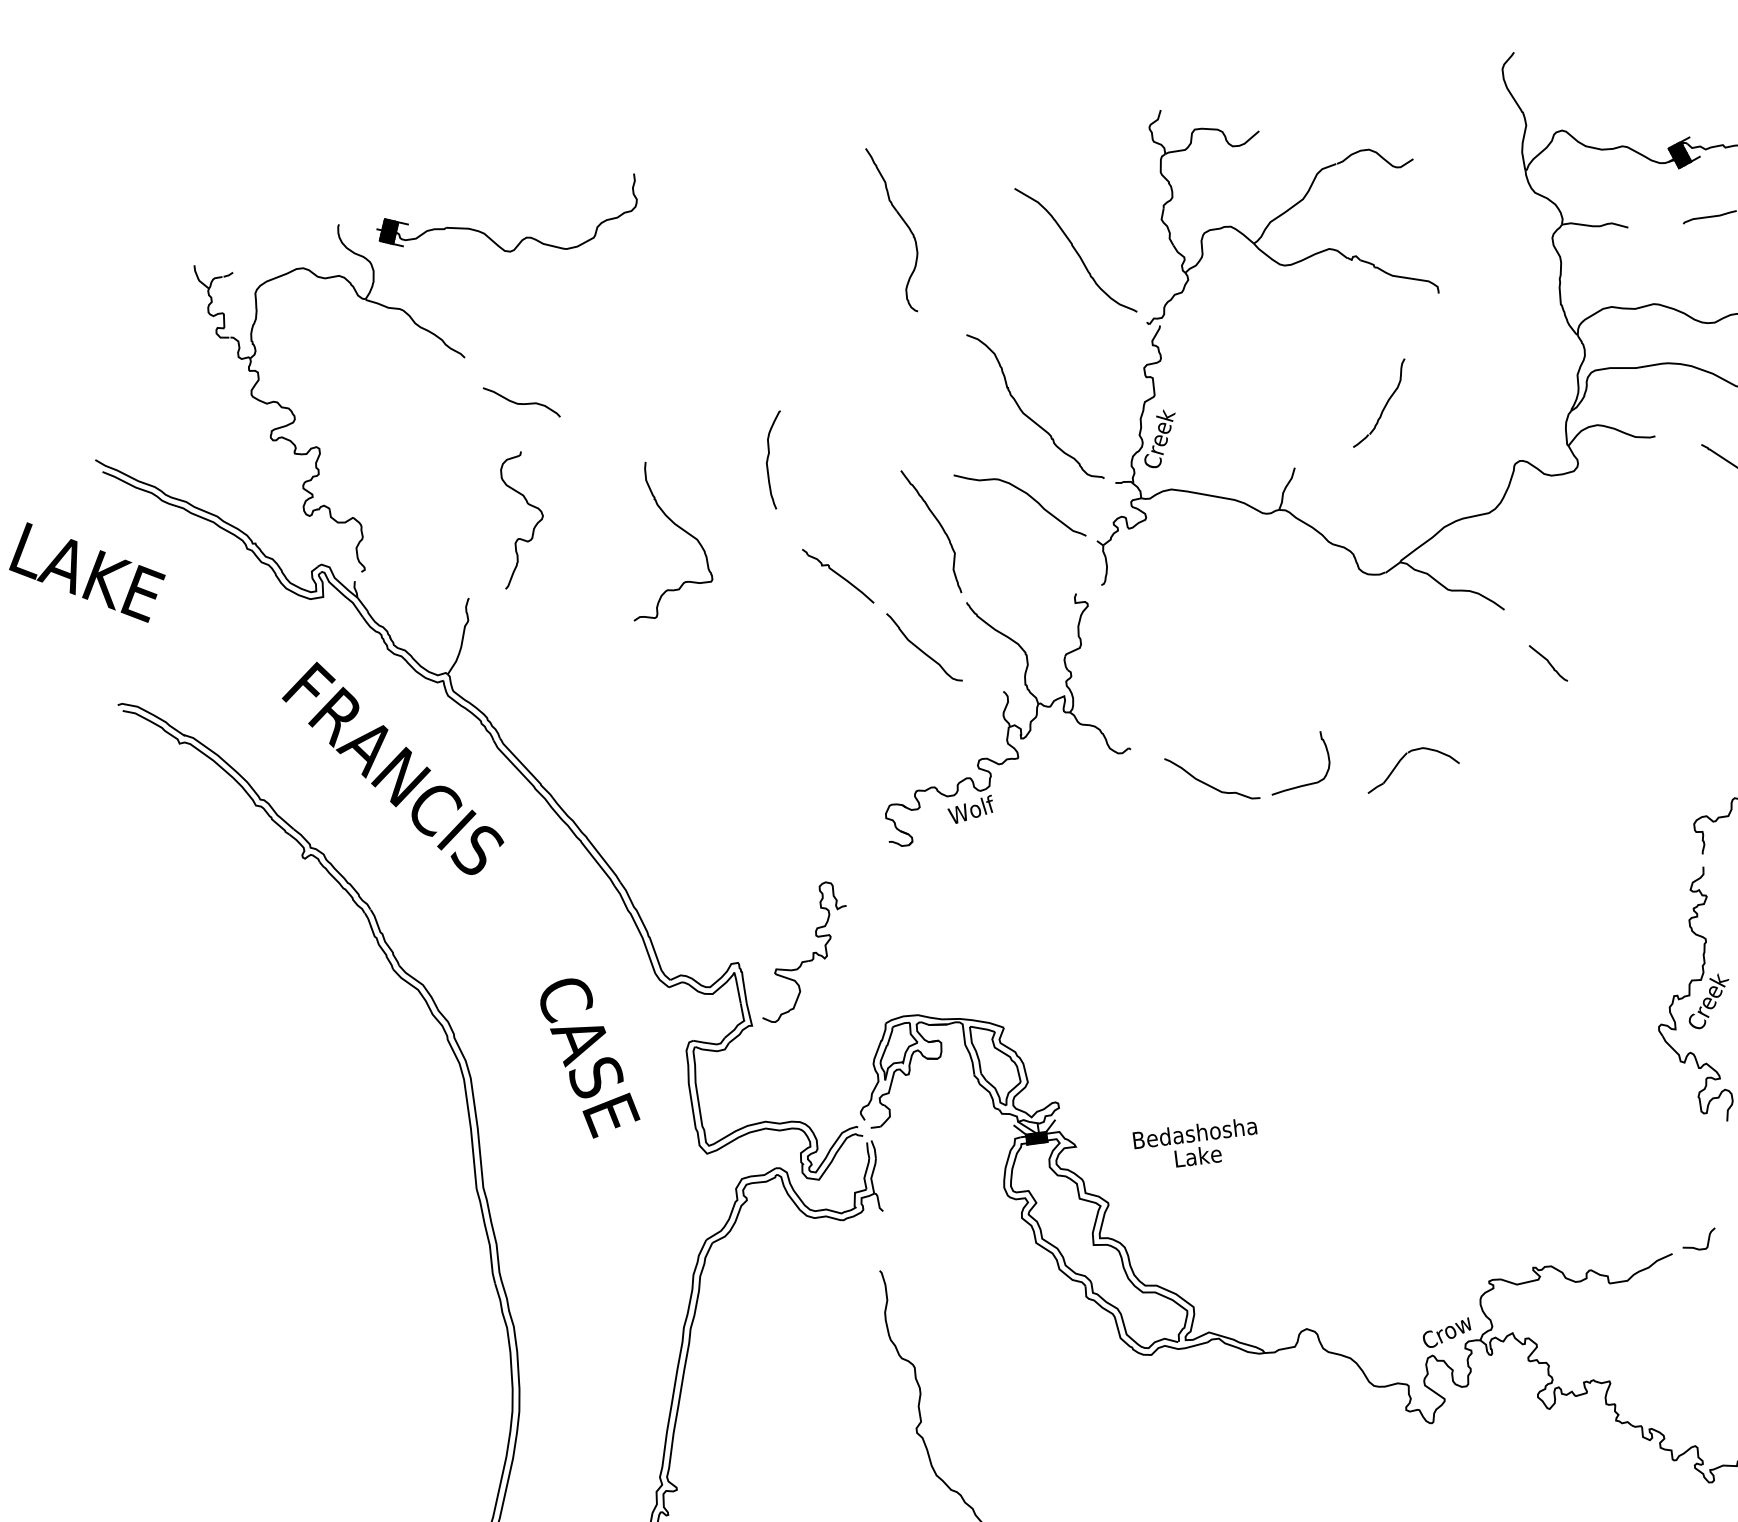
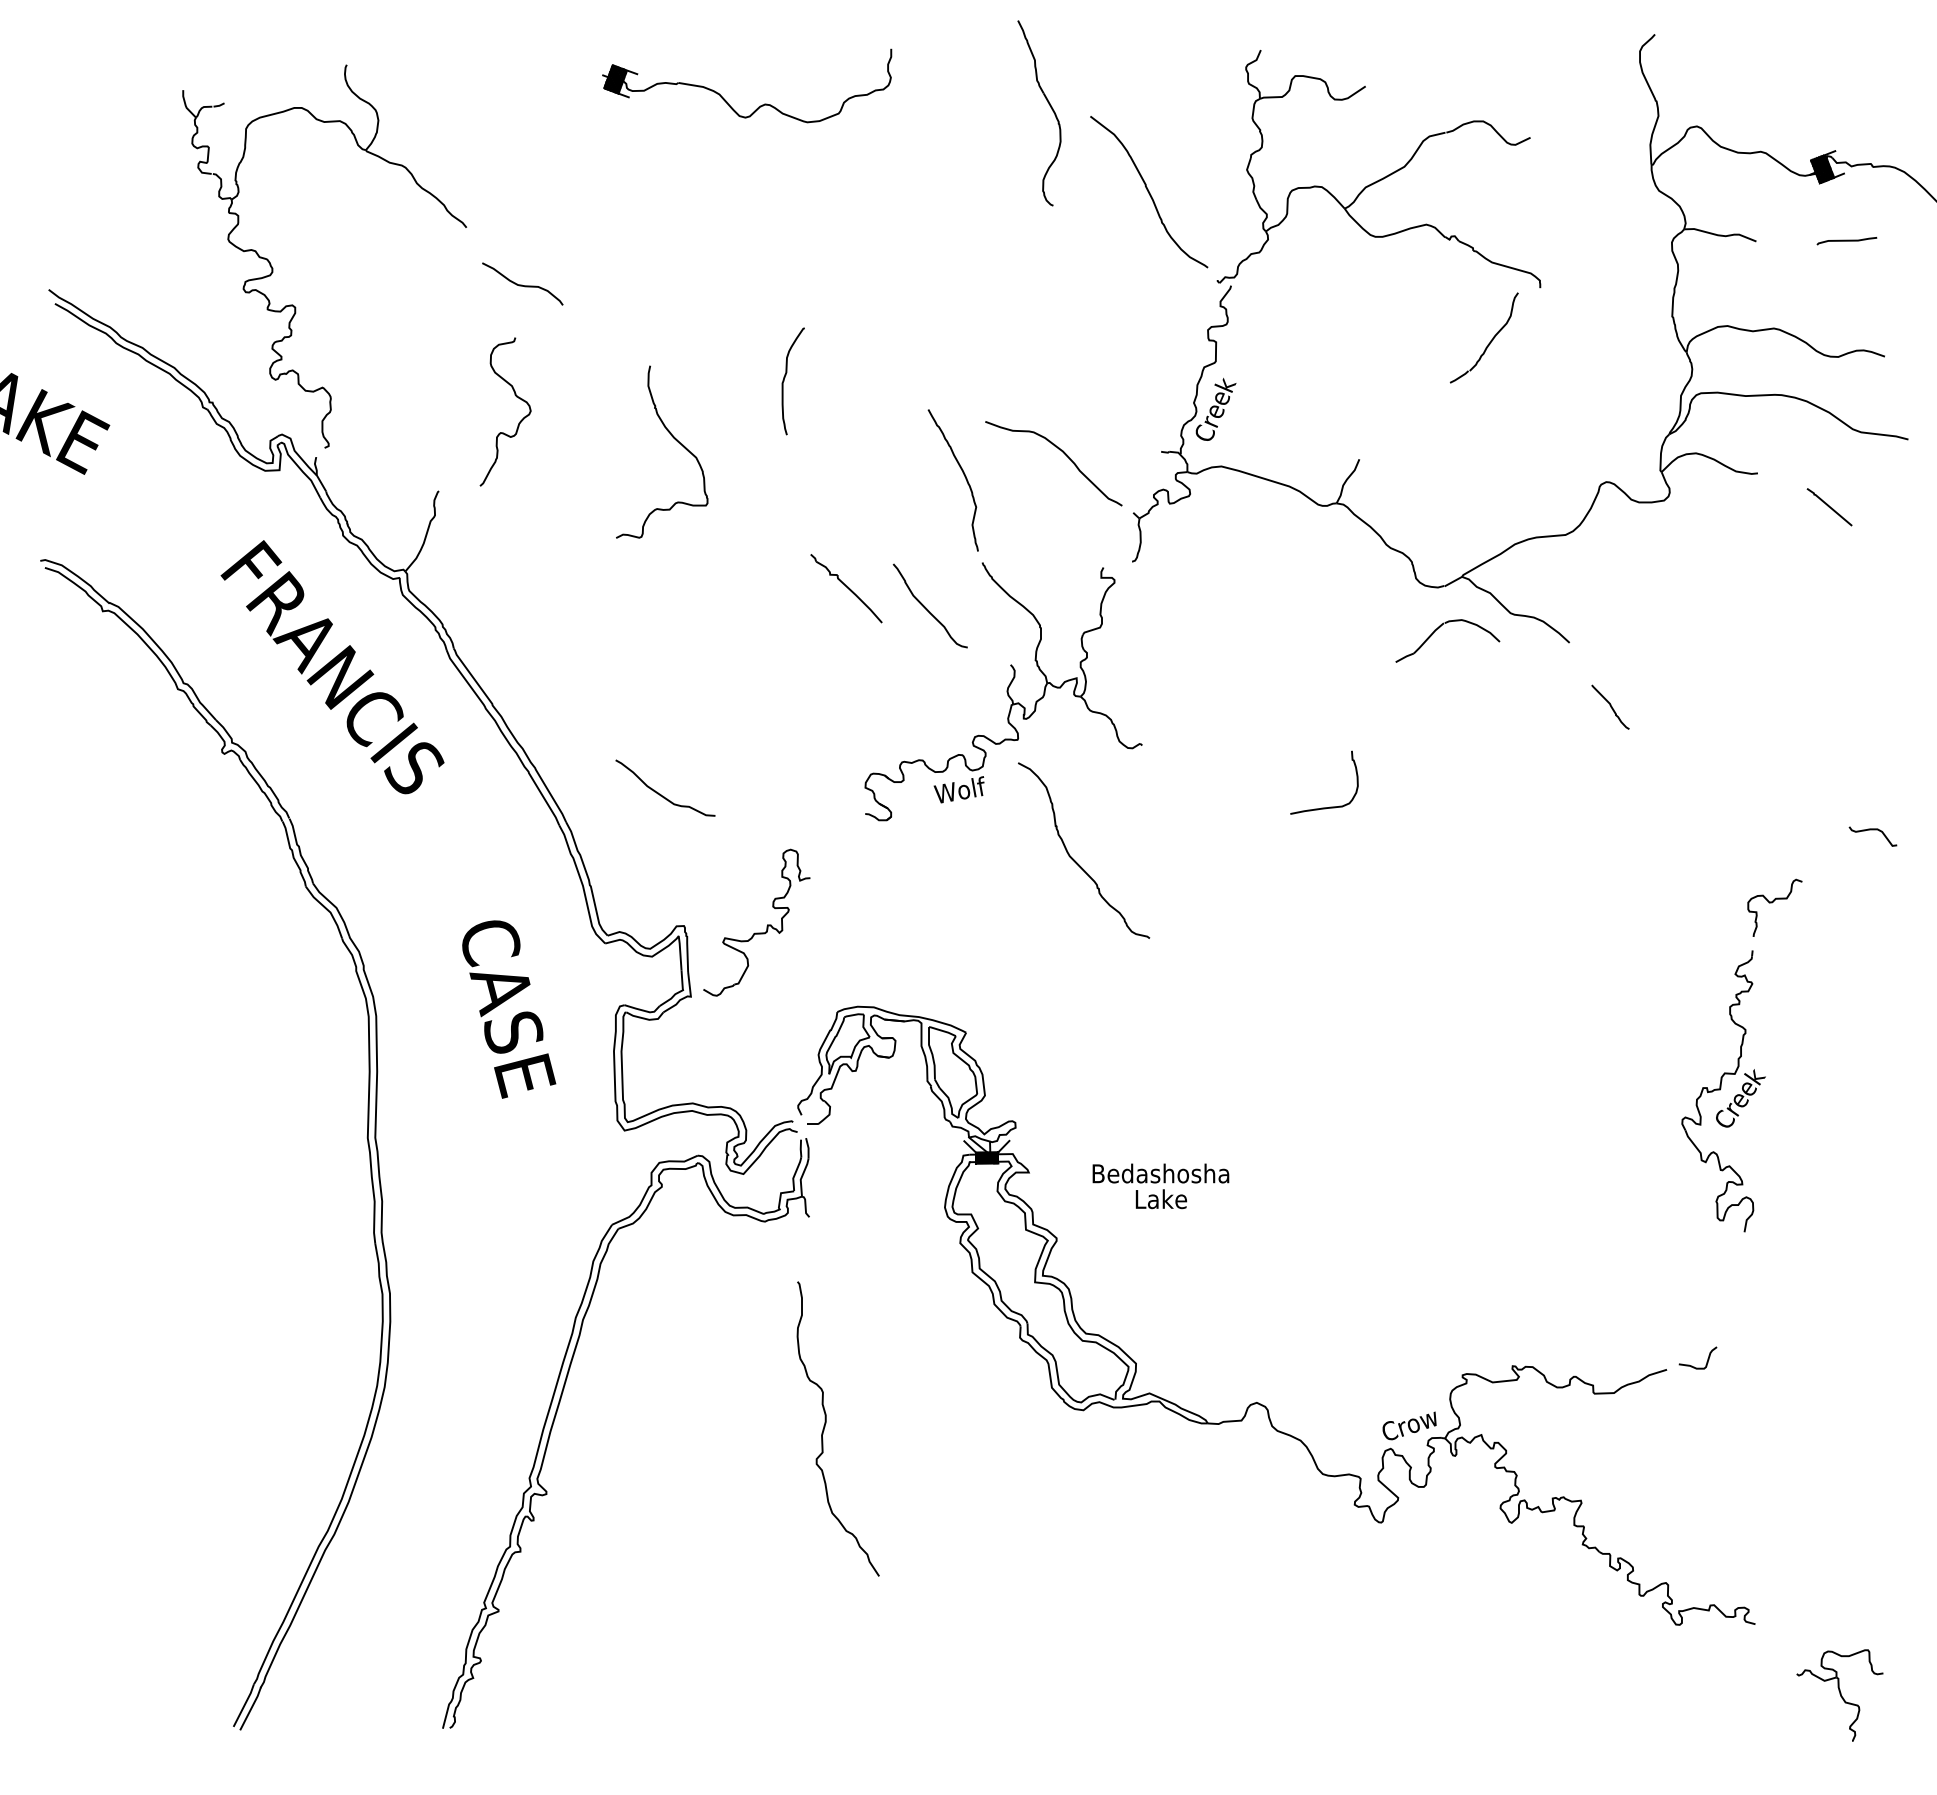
part: (904, 223) -> (1050, 107), moved
part: (520, 240) -> (758, 106), moved
part: (1385, 404) -> (1490, 340), moved
curve: (1027, 415) -> (1074, 859), moved
part: (838, 576) -> (846, 588), moved
part: (1402, 759) -> (1438, 629), moved
curve: (1208, 783) -> (660, 793), moved

